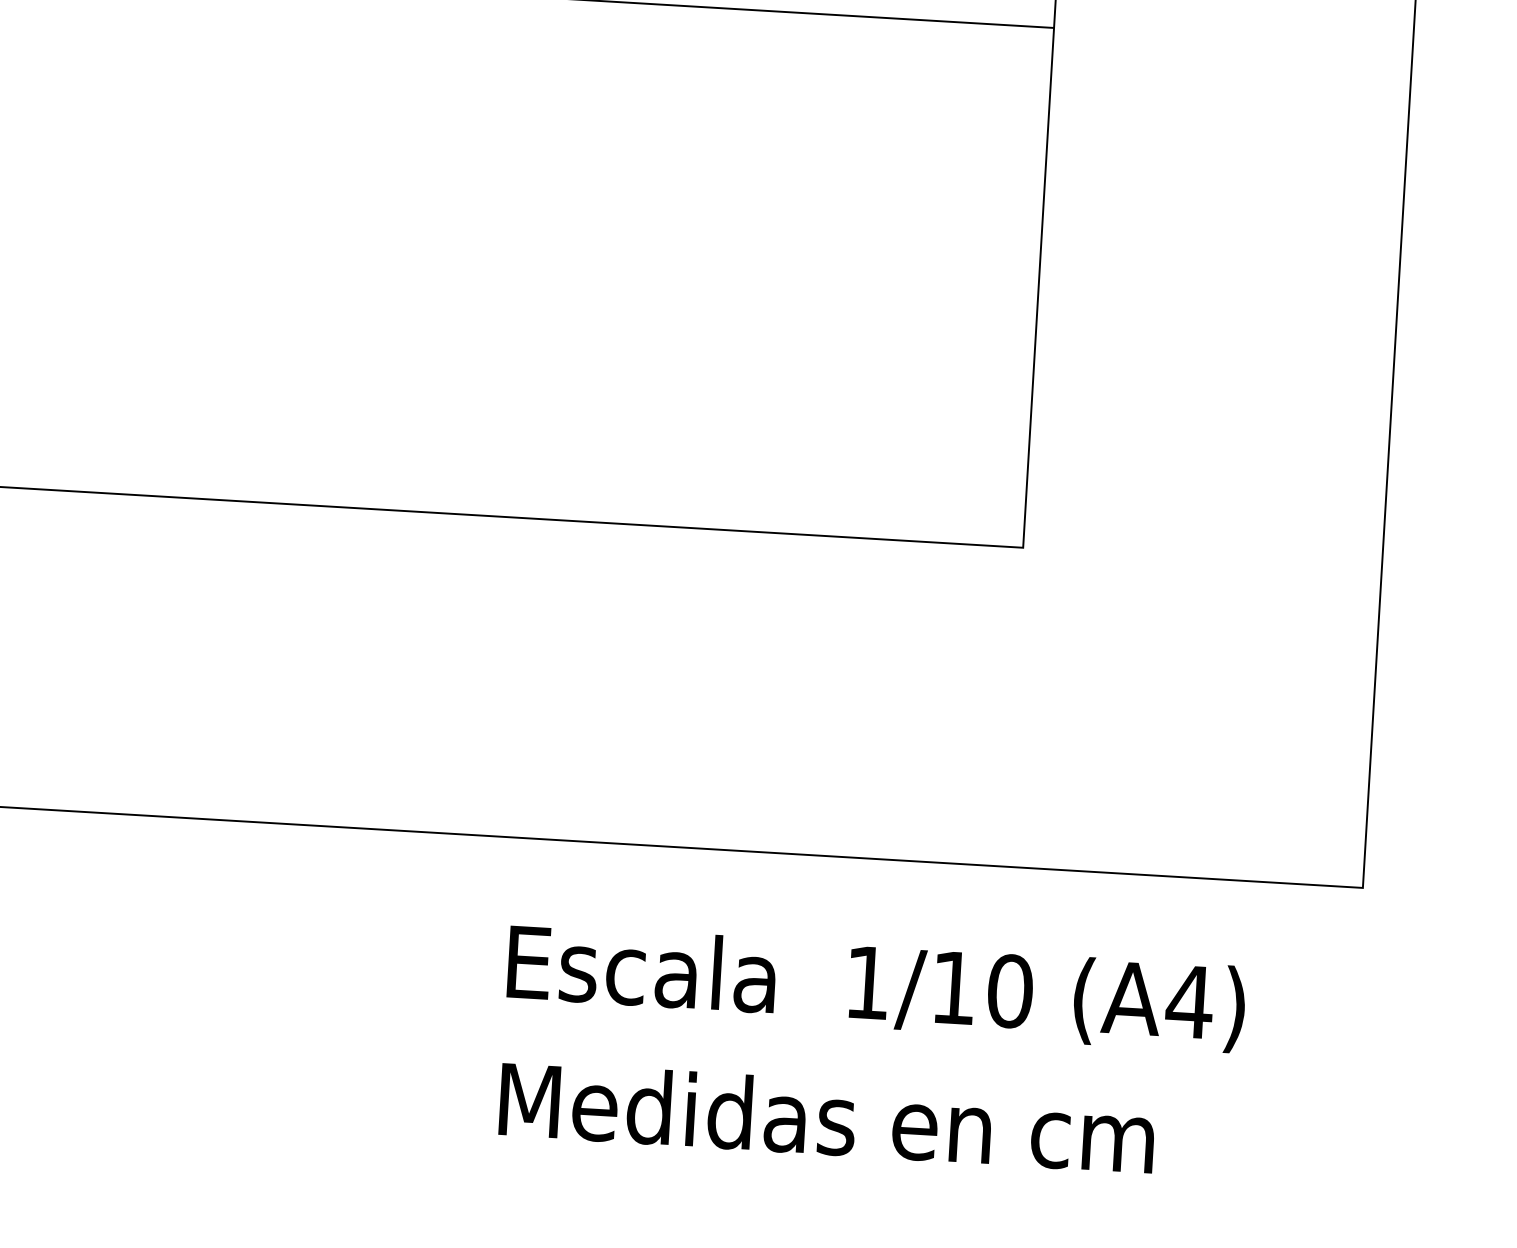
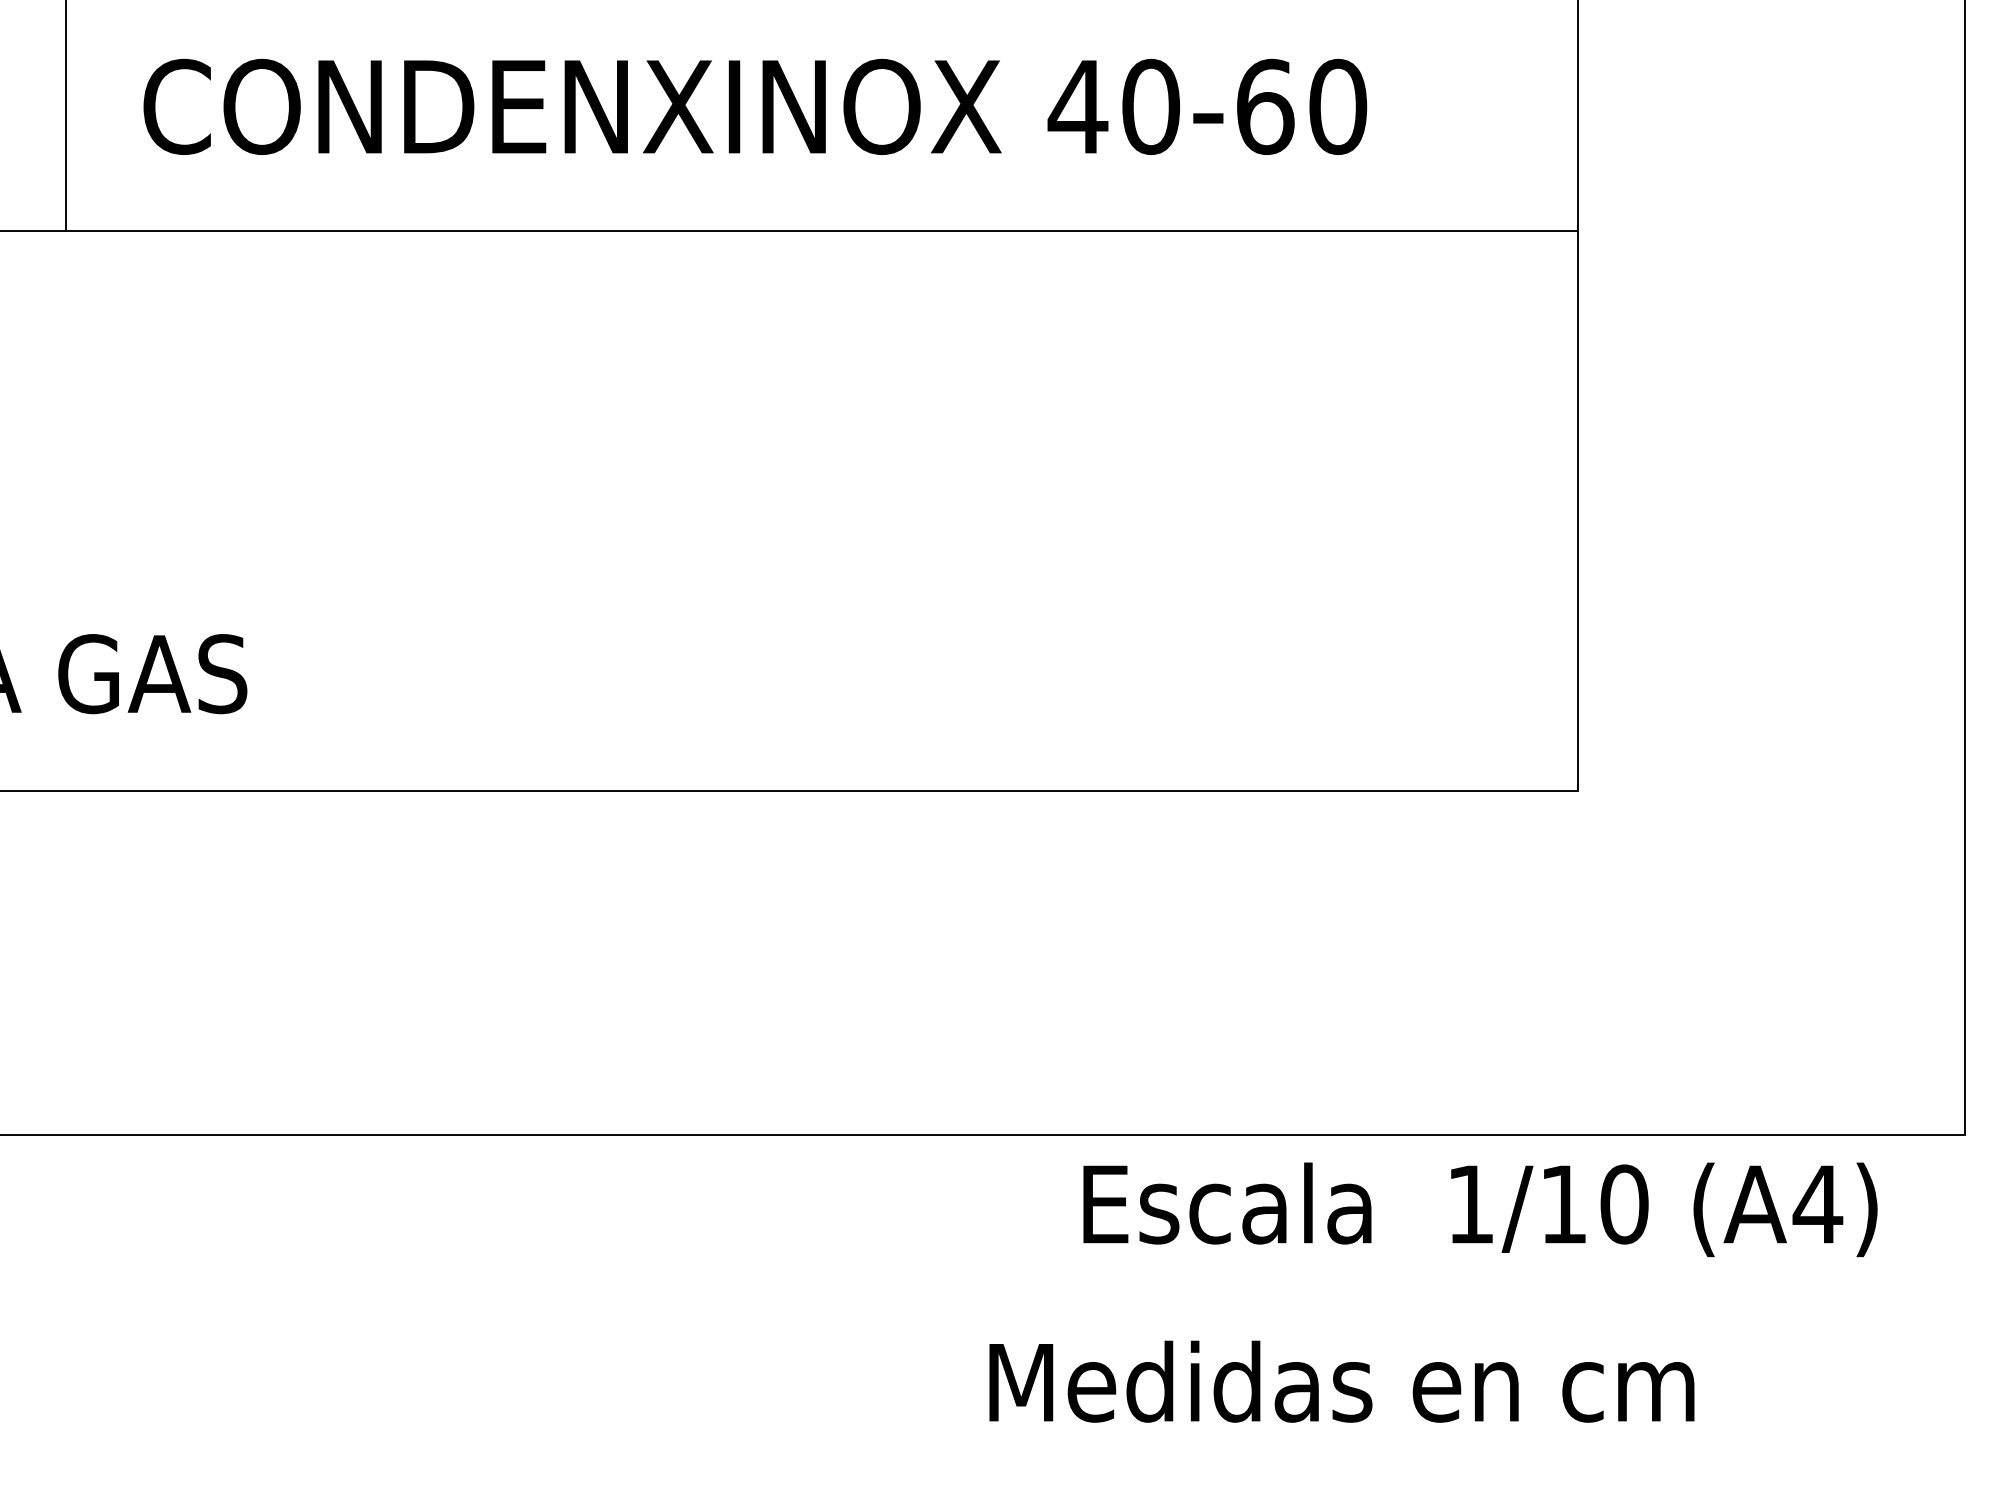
text: (876, 988) -> (1480, 1209), moved
text: (826, 1117) -> (1341, 1381), moved

